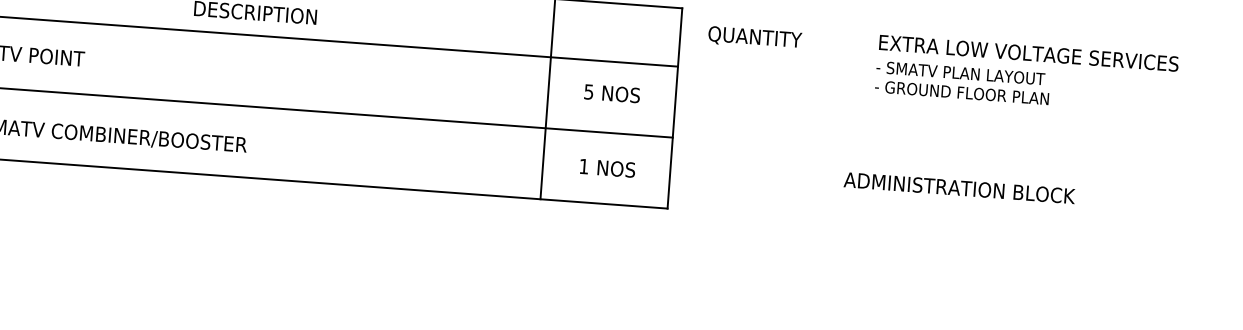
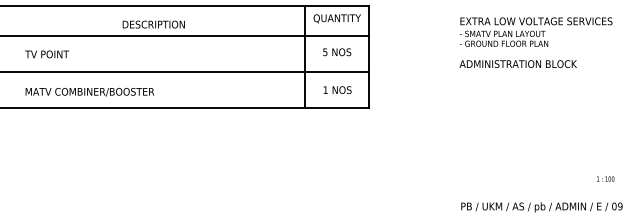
text: (753, 37) -> (336, 18), moved
text: (1027, 73) -> (536, 31), moved
text: (958, 186) -> (517, 63), moved

